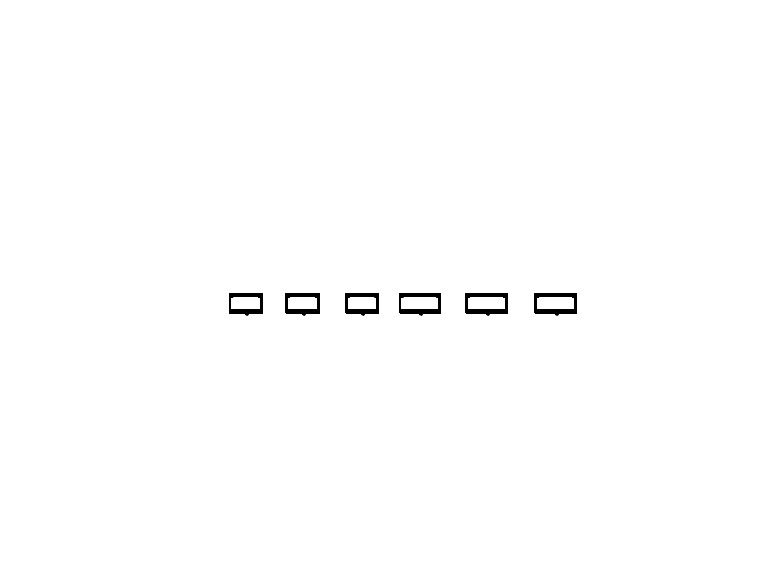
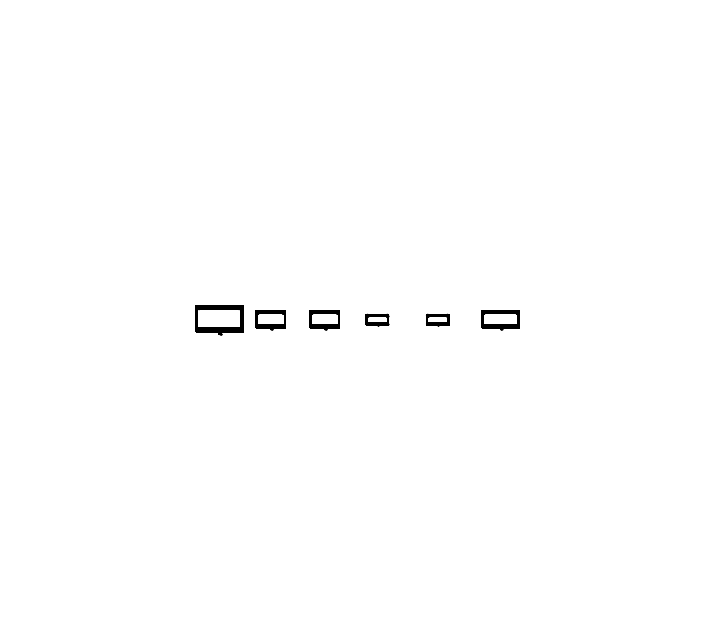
part: (245, 304) -> (218, 320), size x1.6
part: (420, 304) -> (377, 320), size x0.6
part: (486, 304) -> (437, 320), size x0.6

